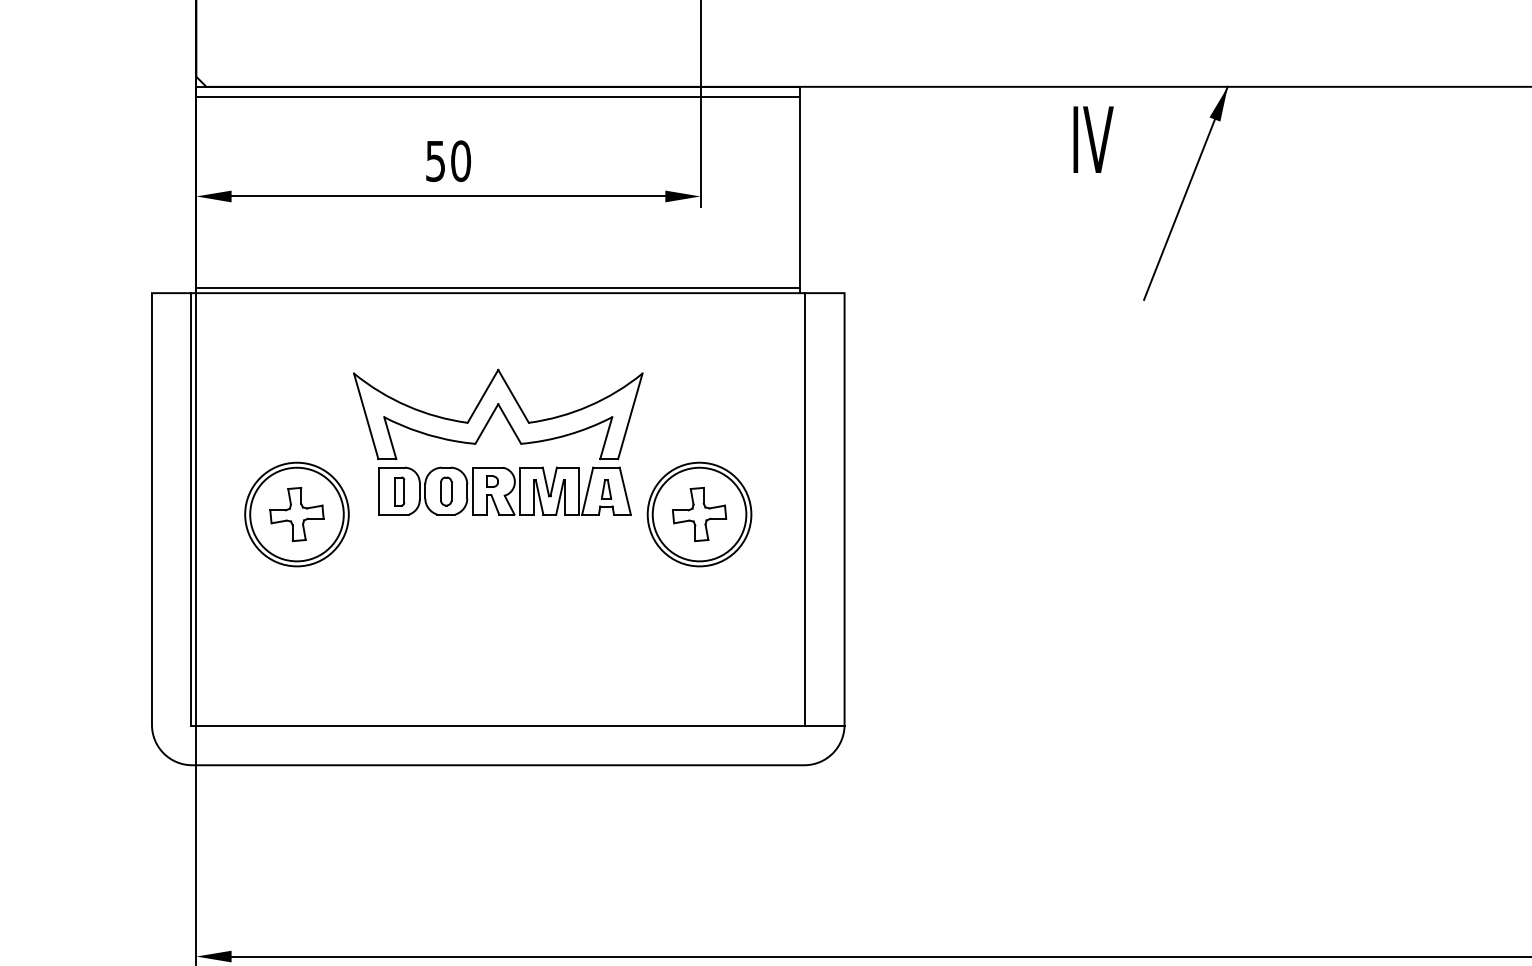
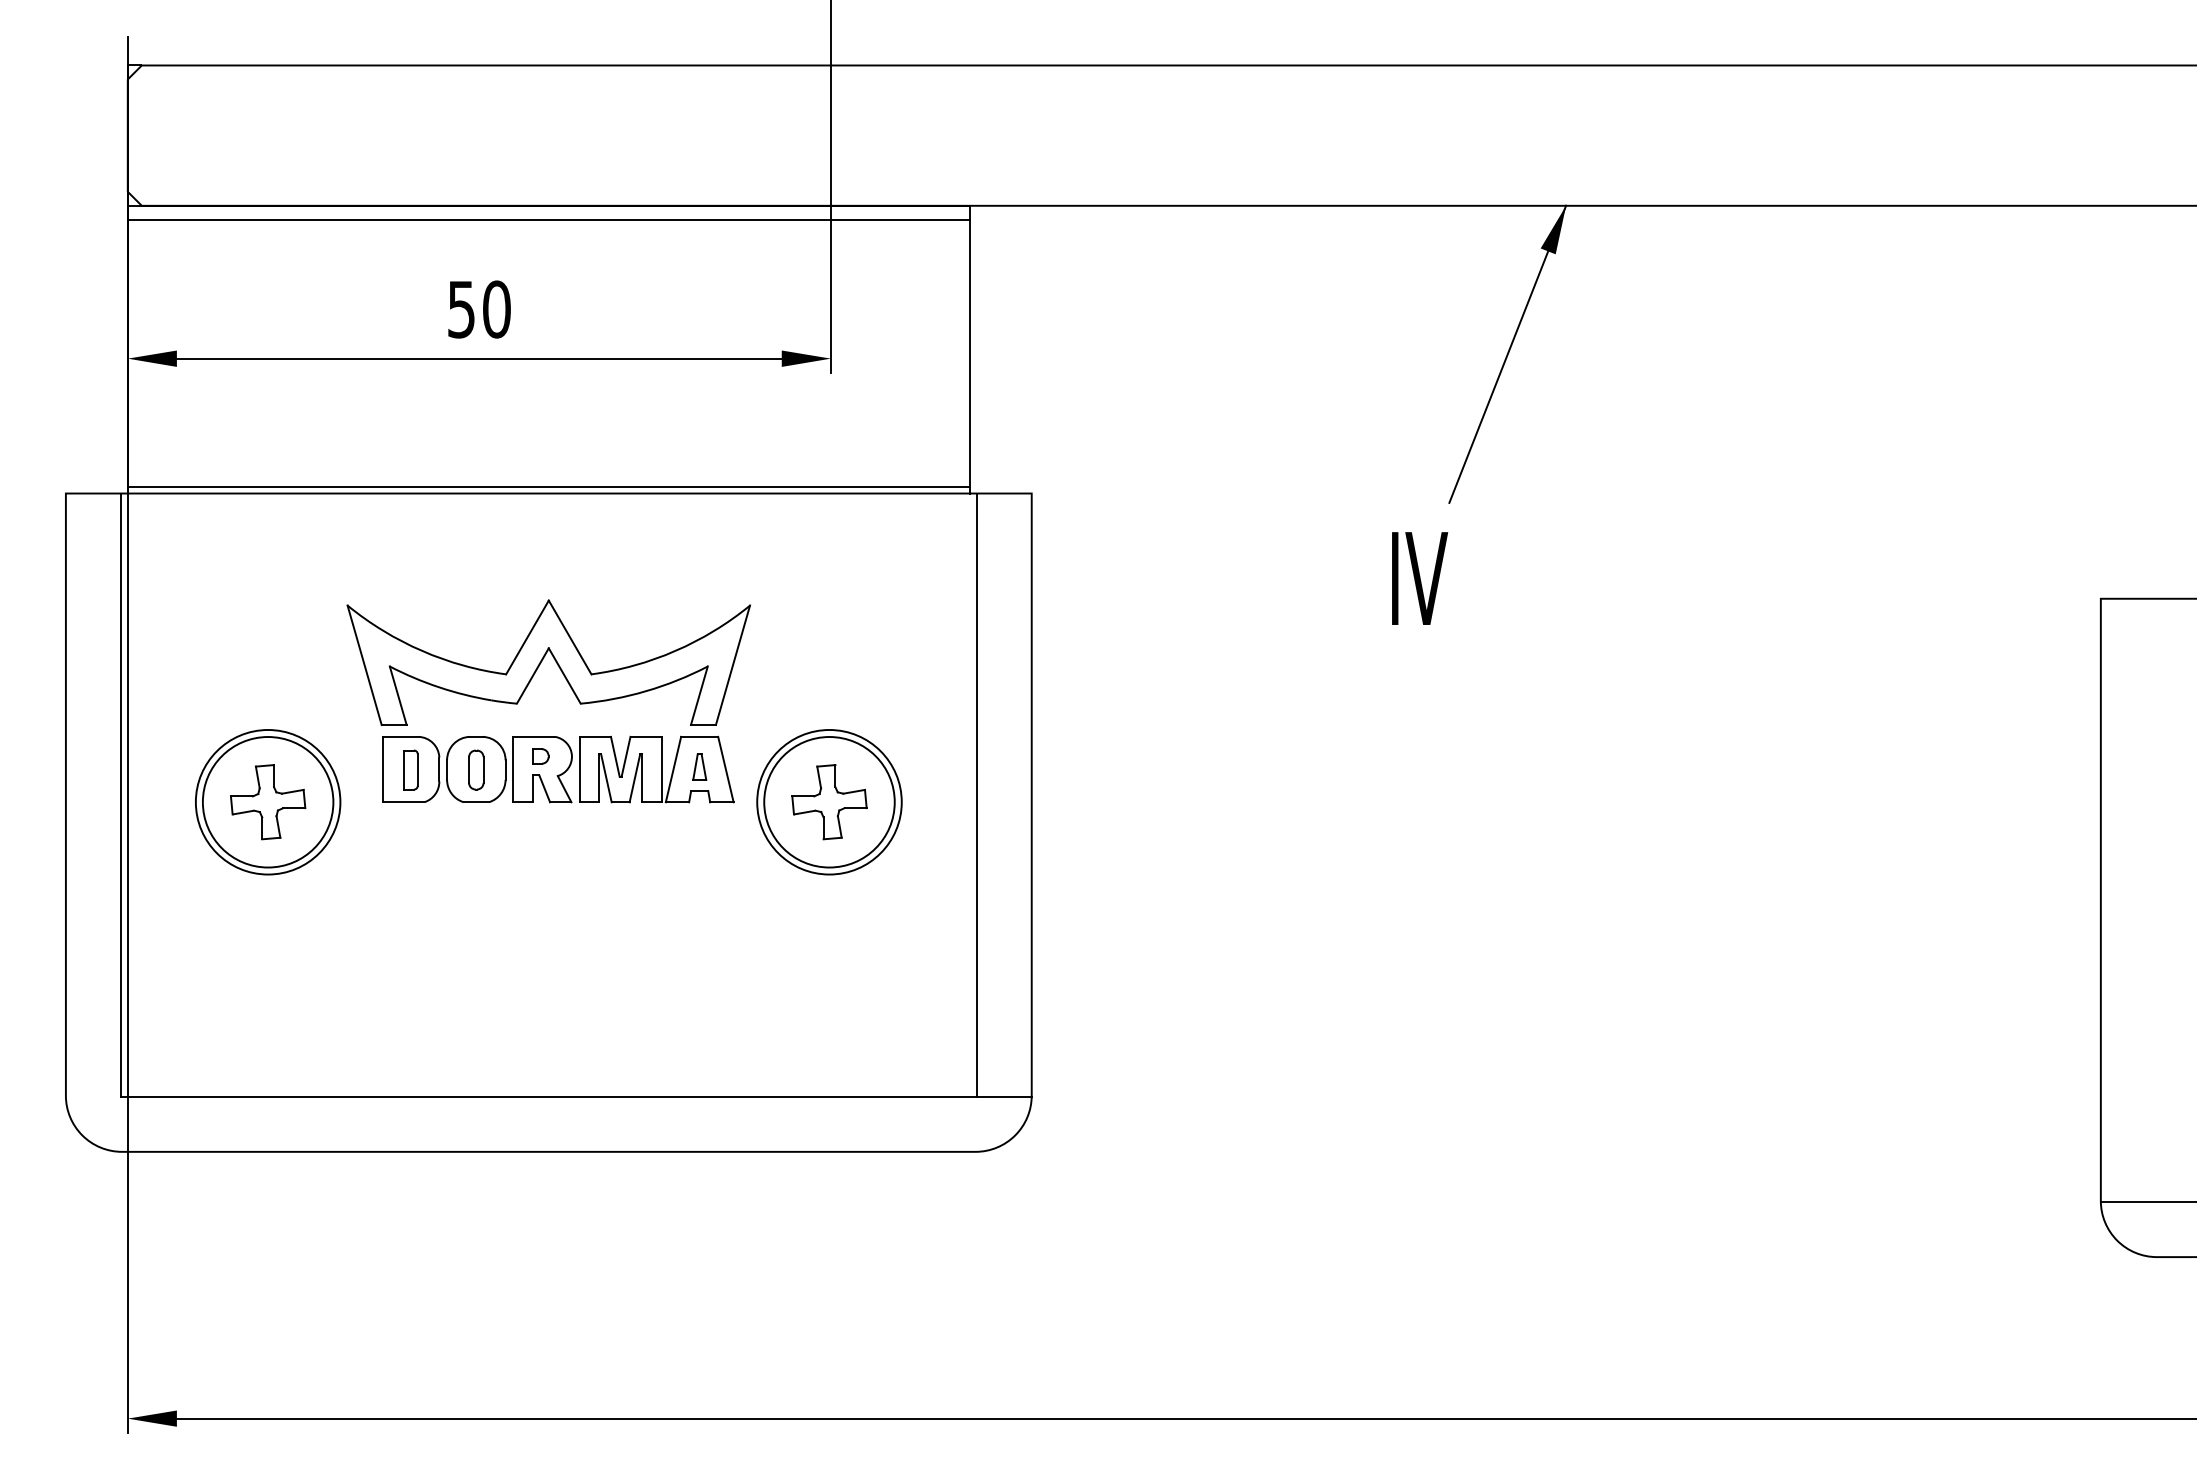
text: (1093, 139) -> (1420, 578), moved

